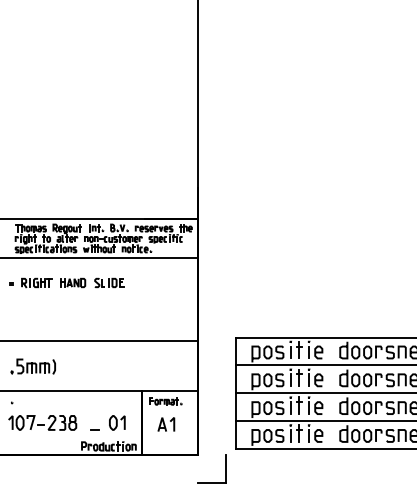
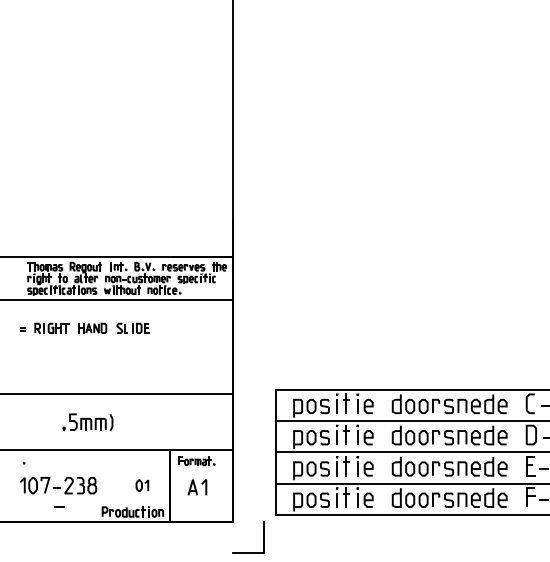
part: (32, 366) -> (87, 422), moved
part: (117, 422) -> (142, 485), size x0.7
line: (95, 429) -> (59, 506), moved

